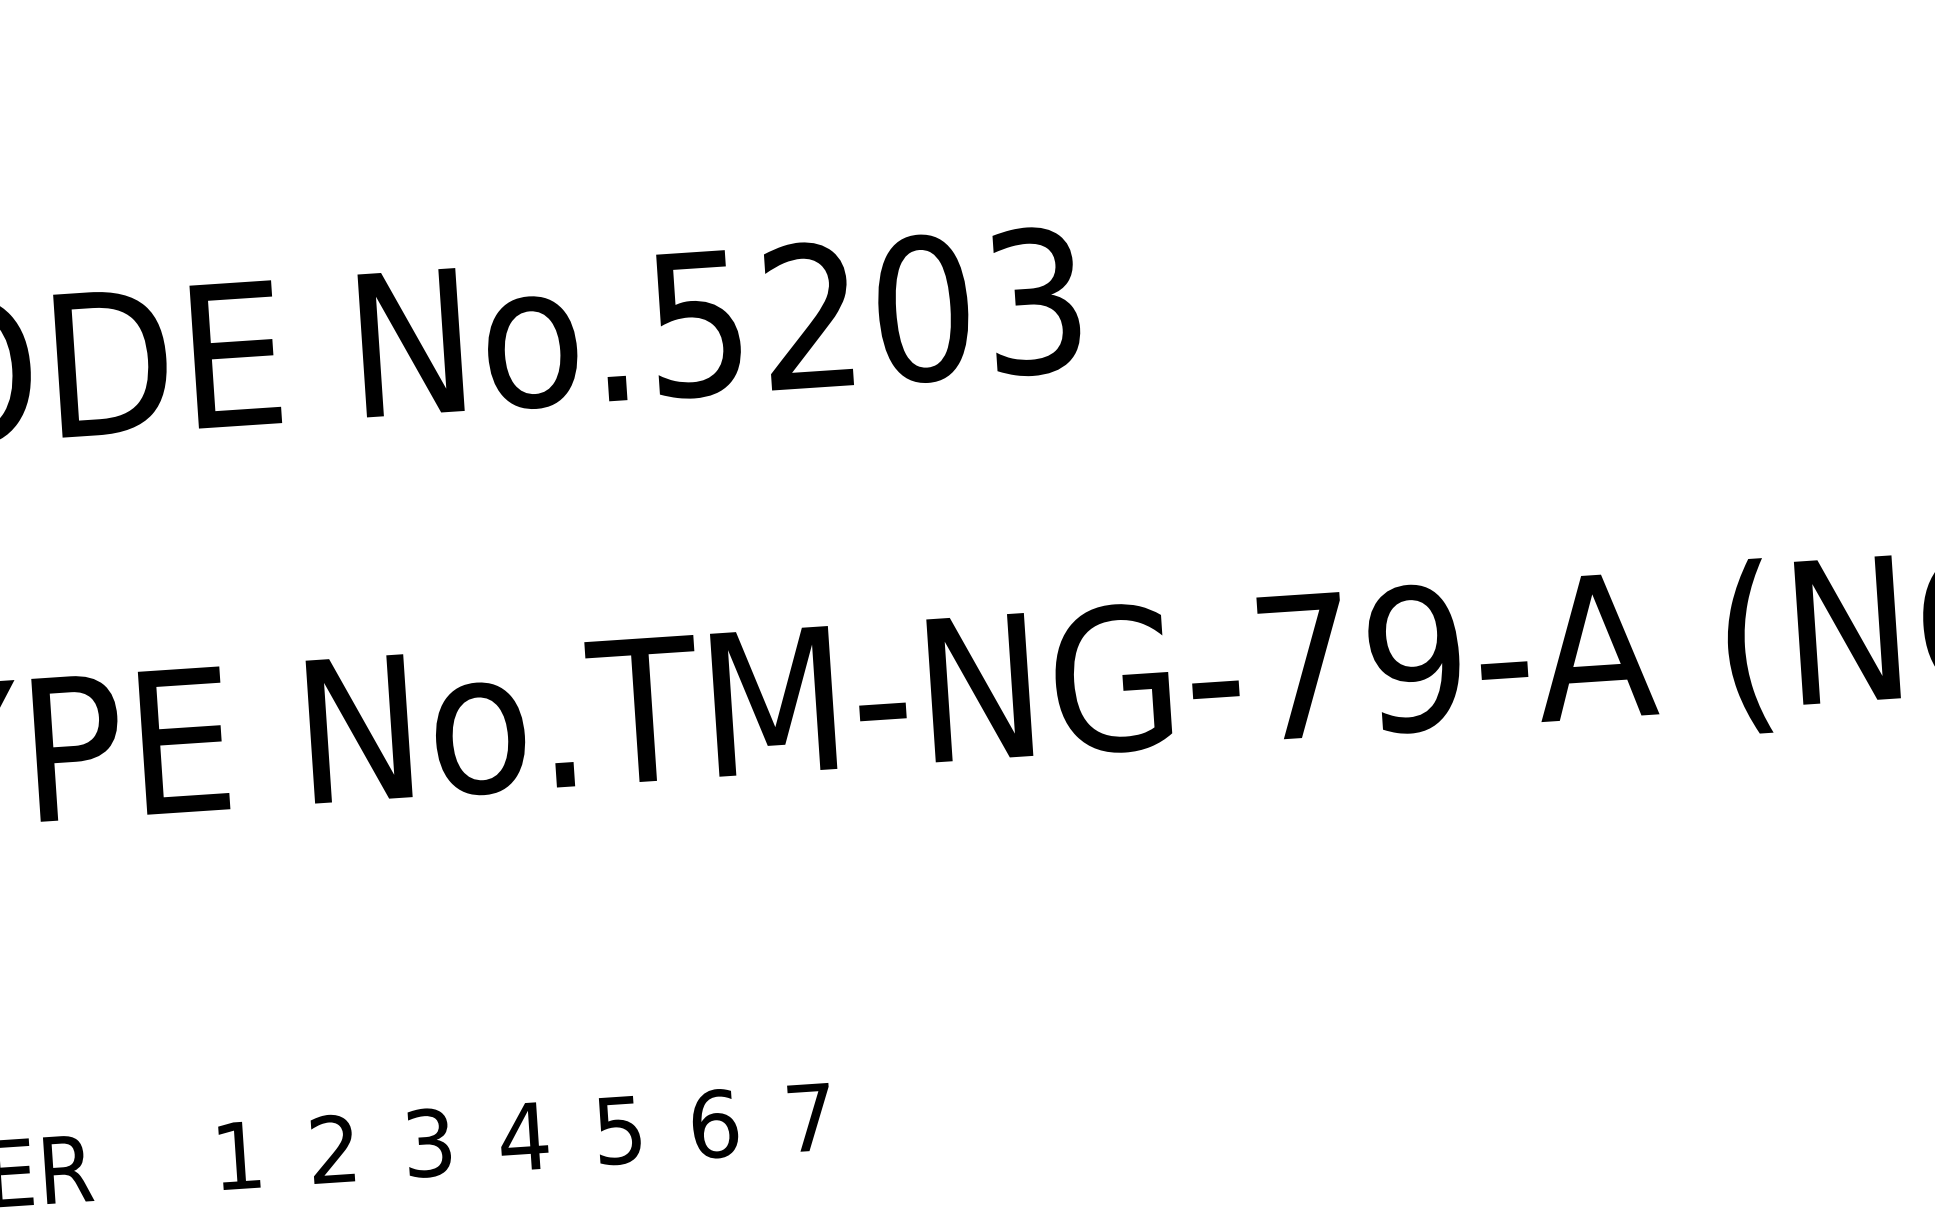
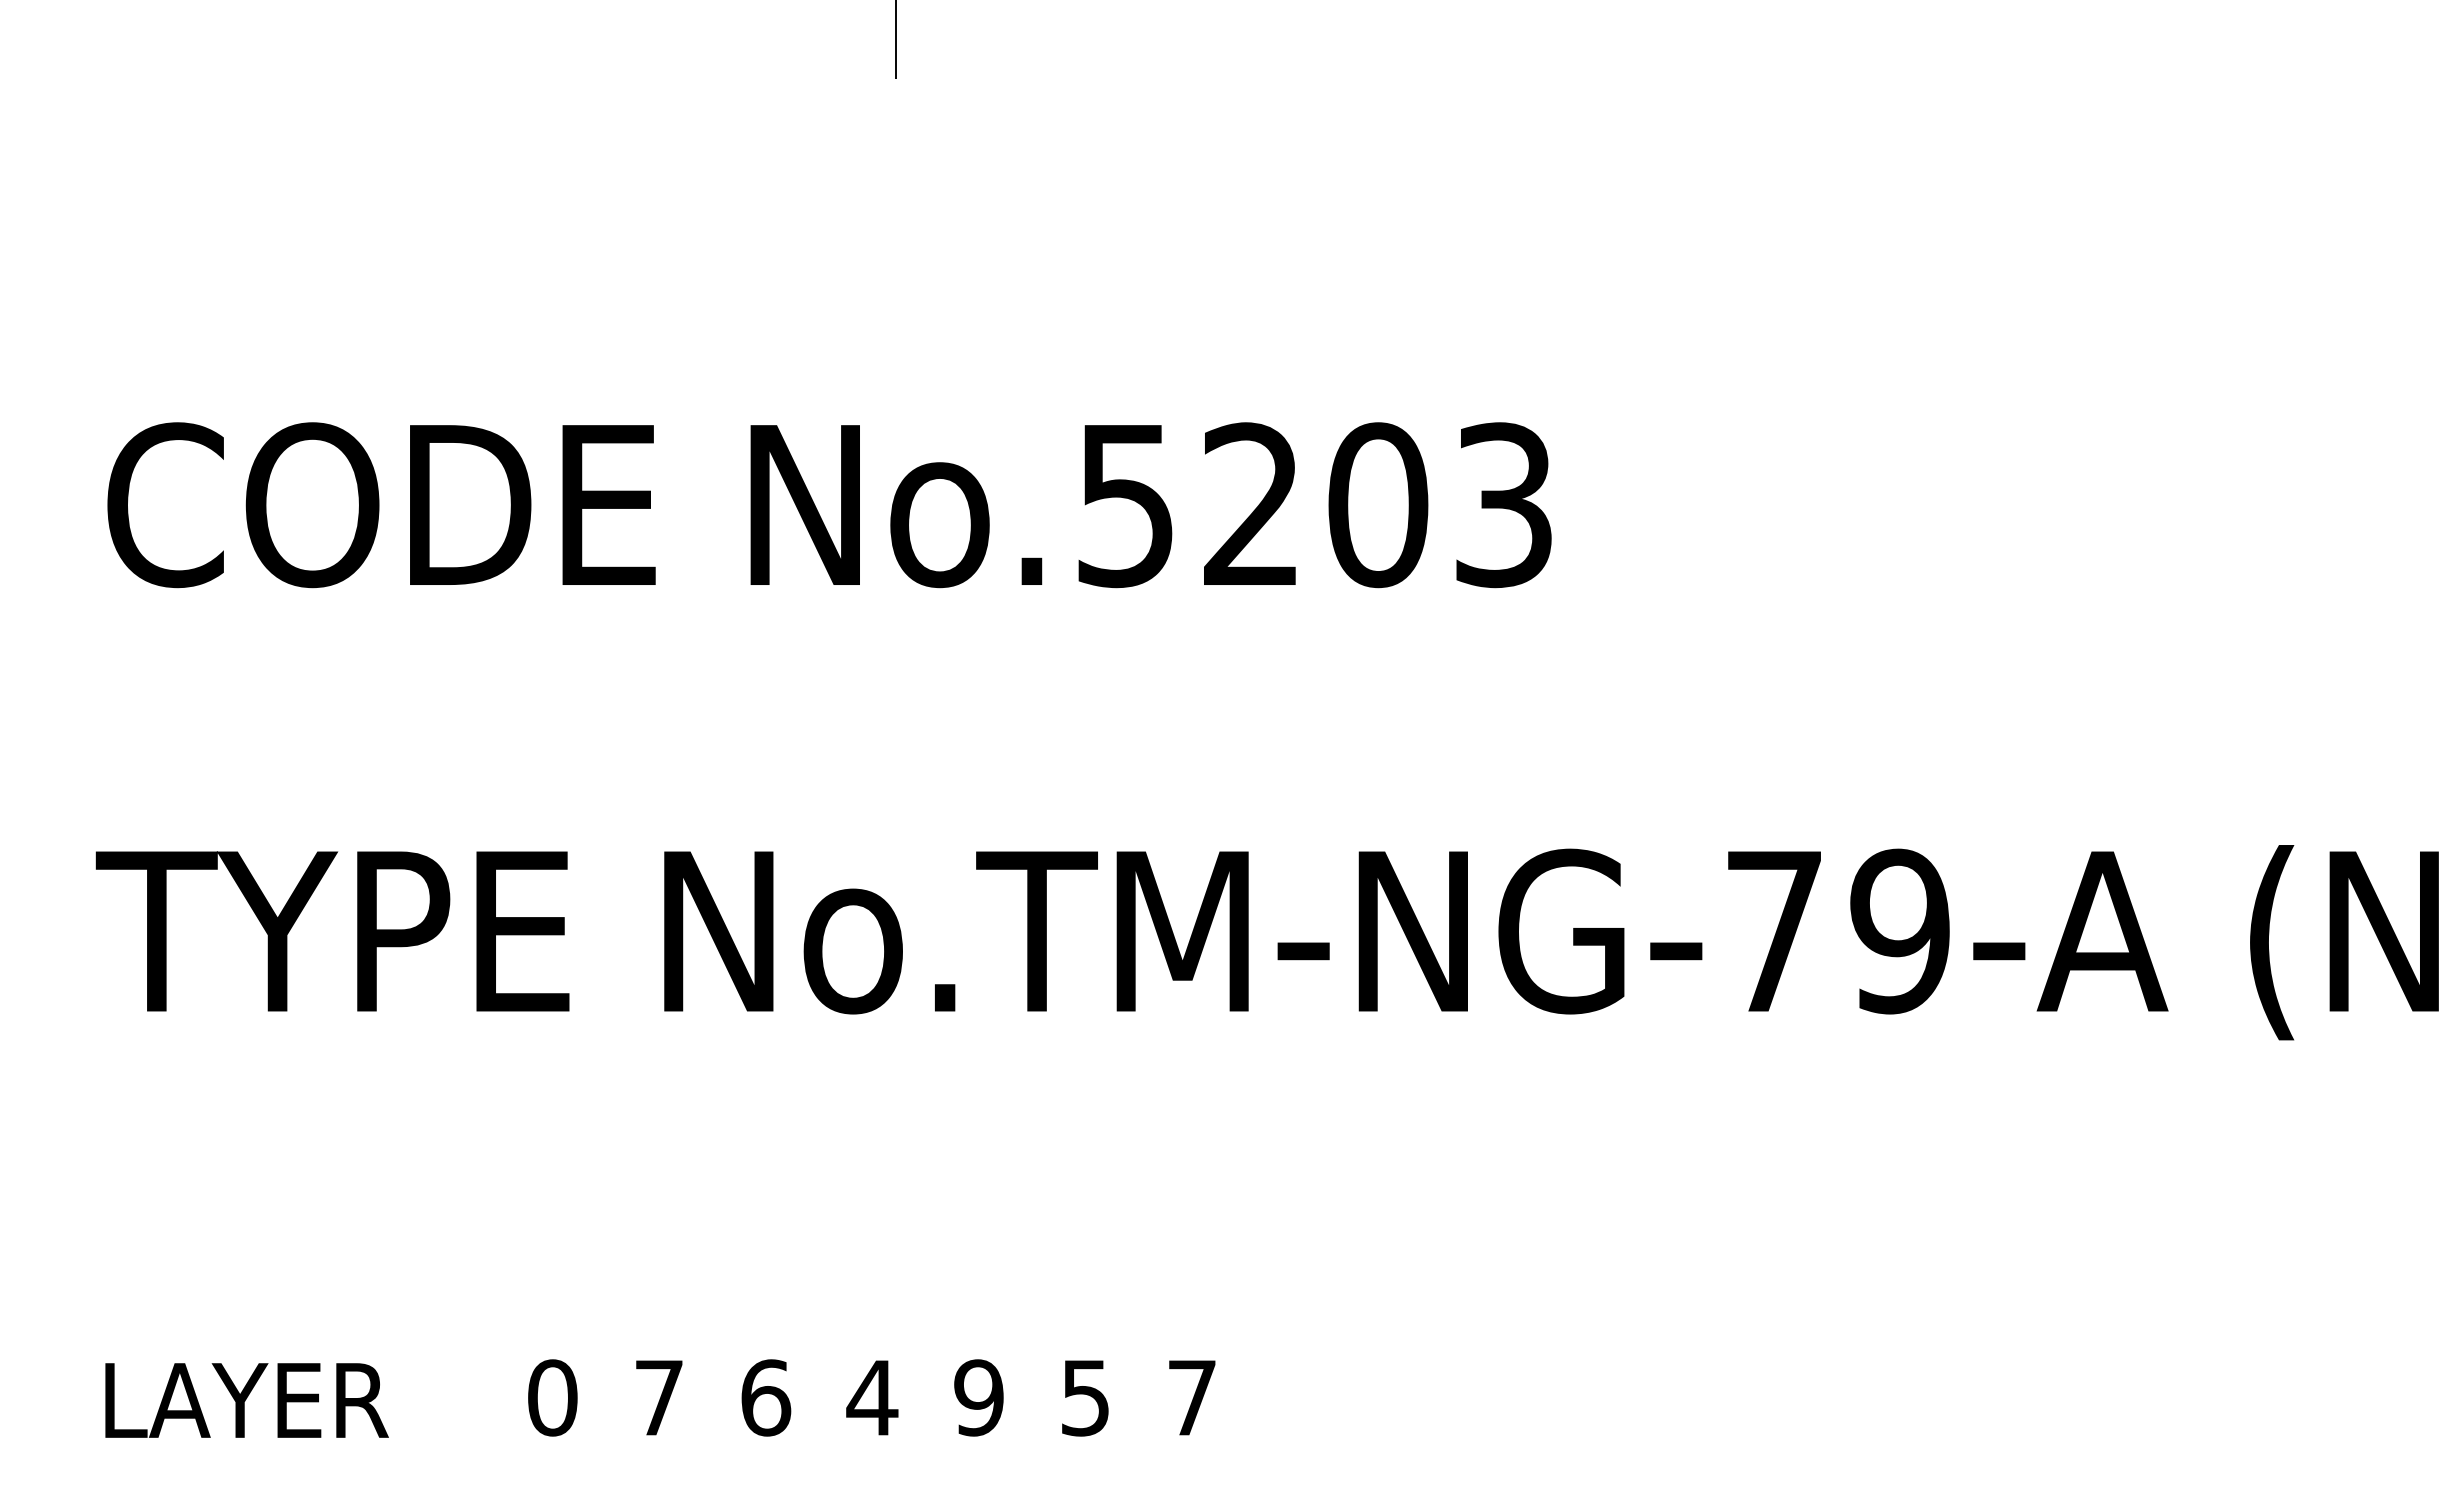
text: (714, 1123) -> (1085, 1397), 6 -> 5
text: (618, 1129) -> (978, 1397), 5 -> 9
text: (429, 1142) -> (766, 1397), 3 -> 6
text: (332, 1148) -> (658, 1397), 2 -> 7
text: (238, 1155) -> (552, 1397), 1 -> 0

